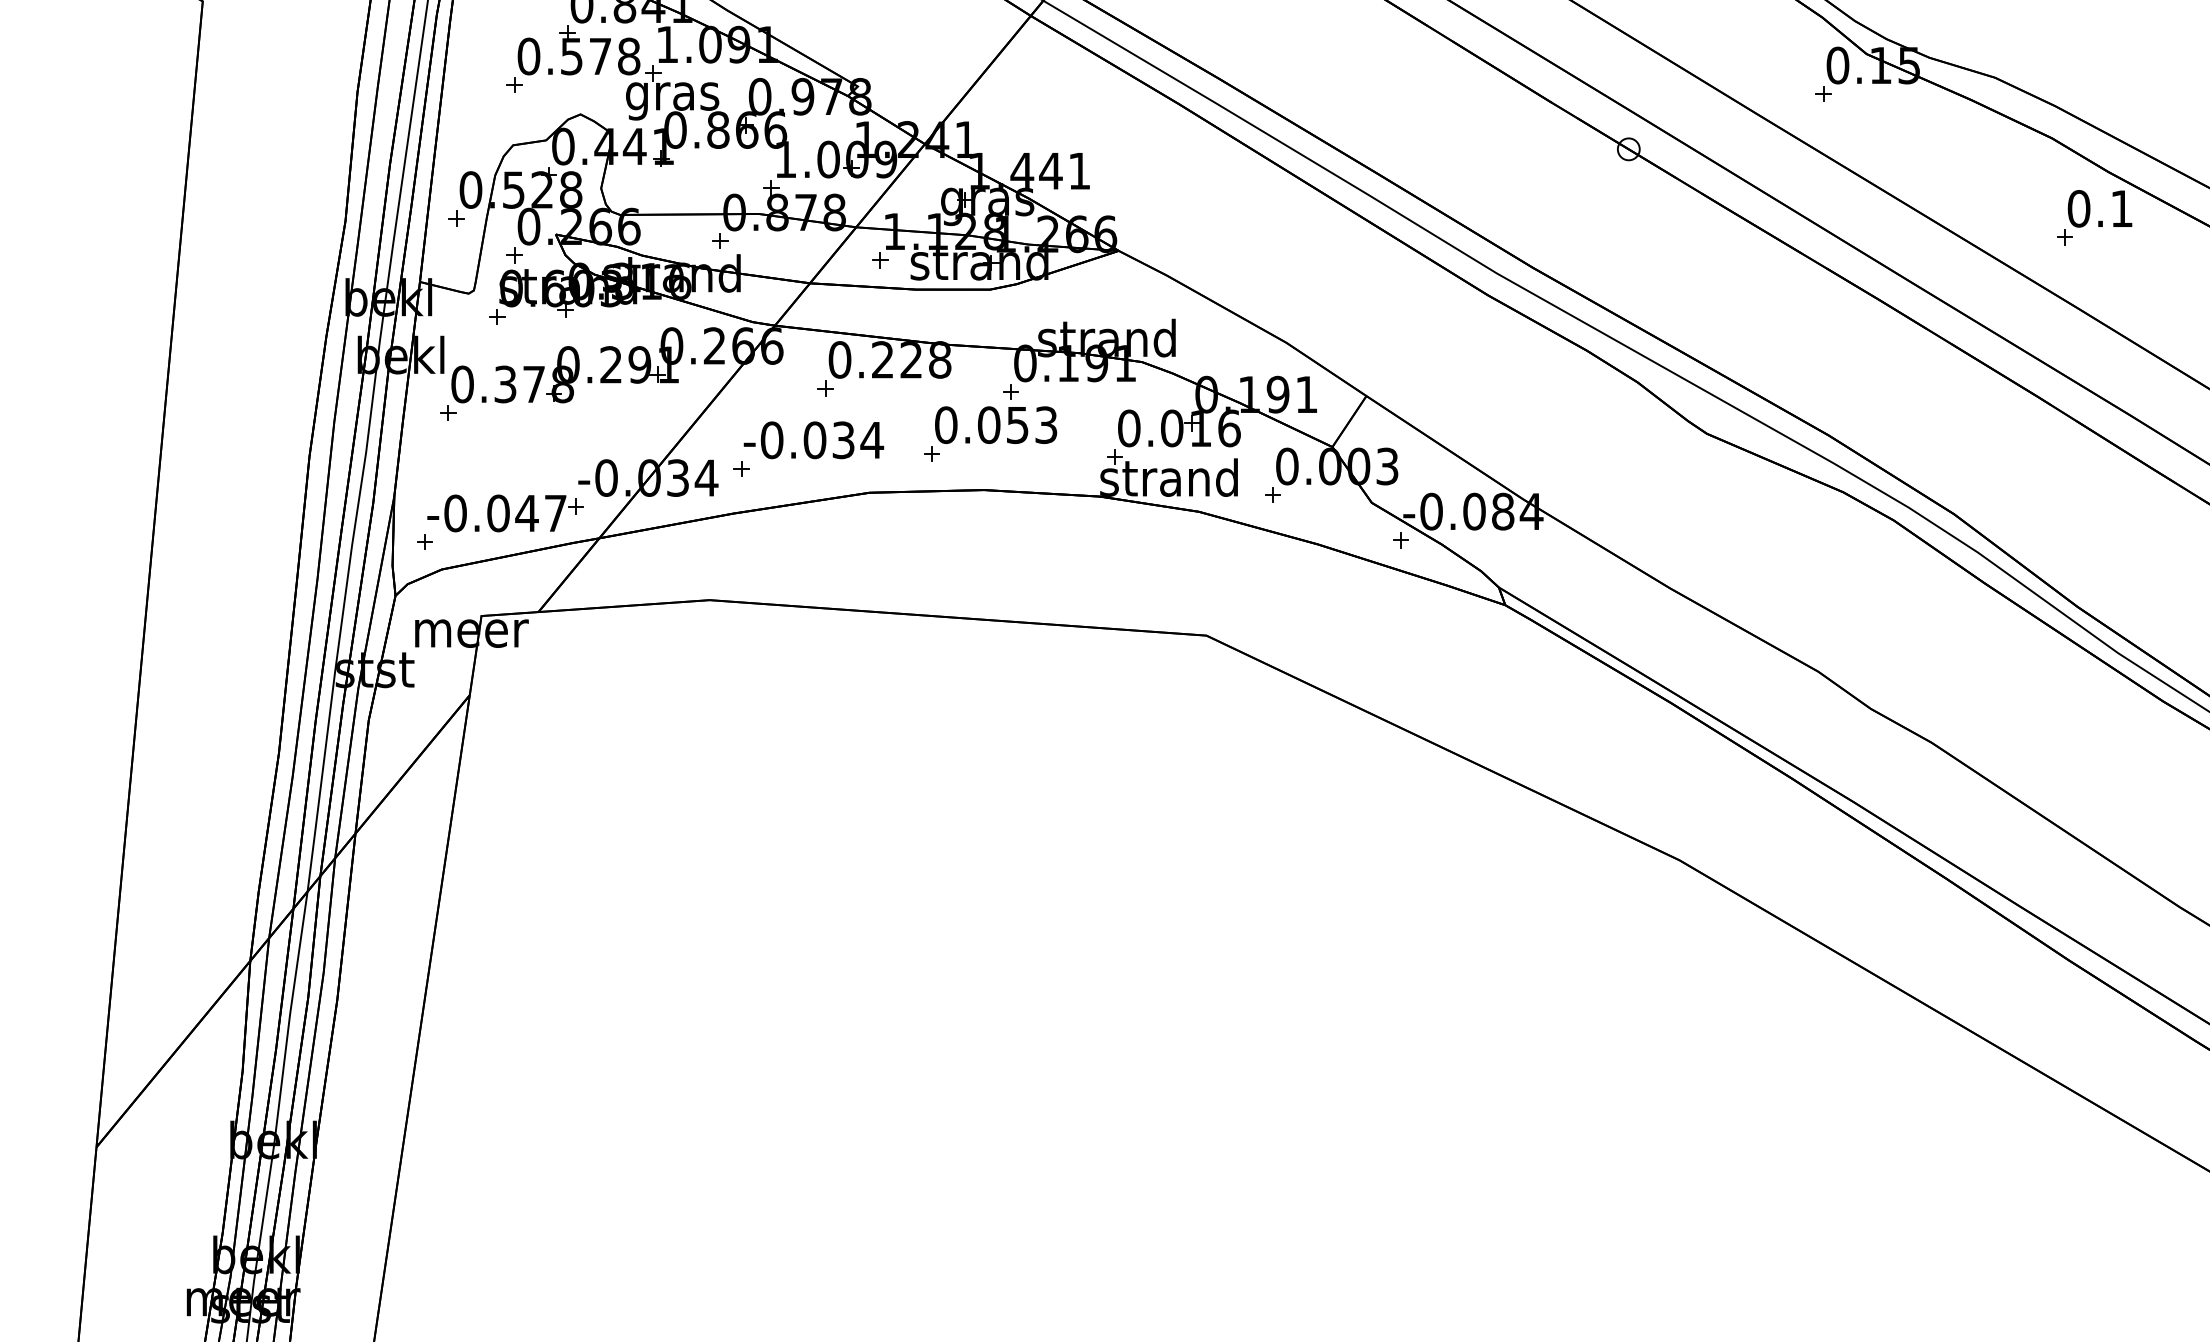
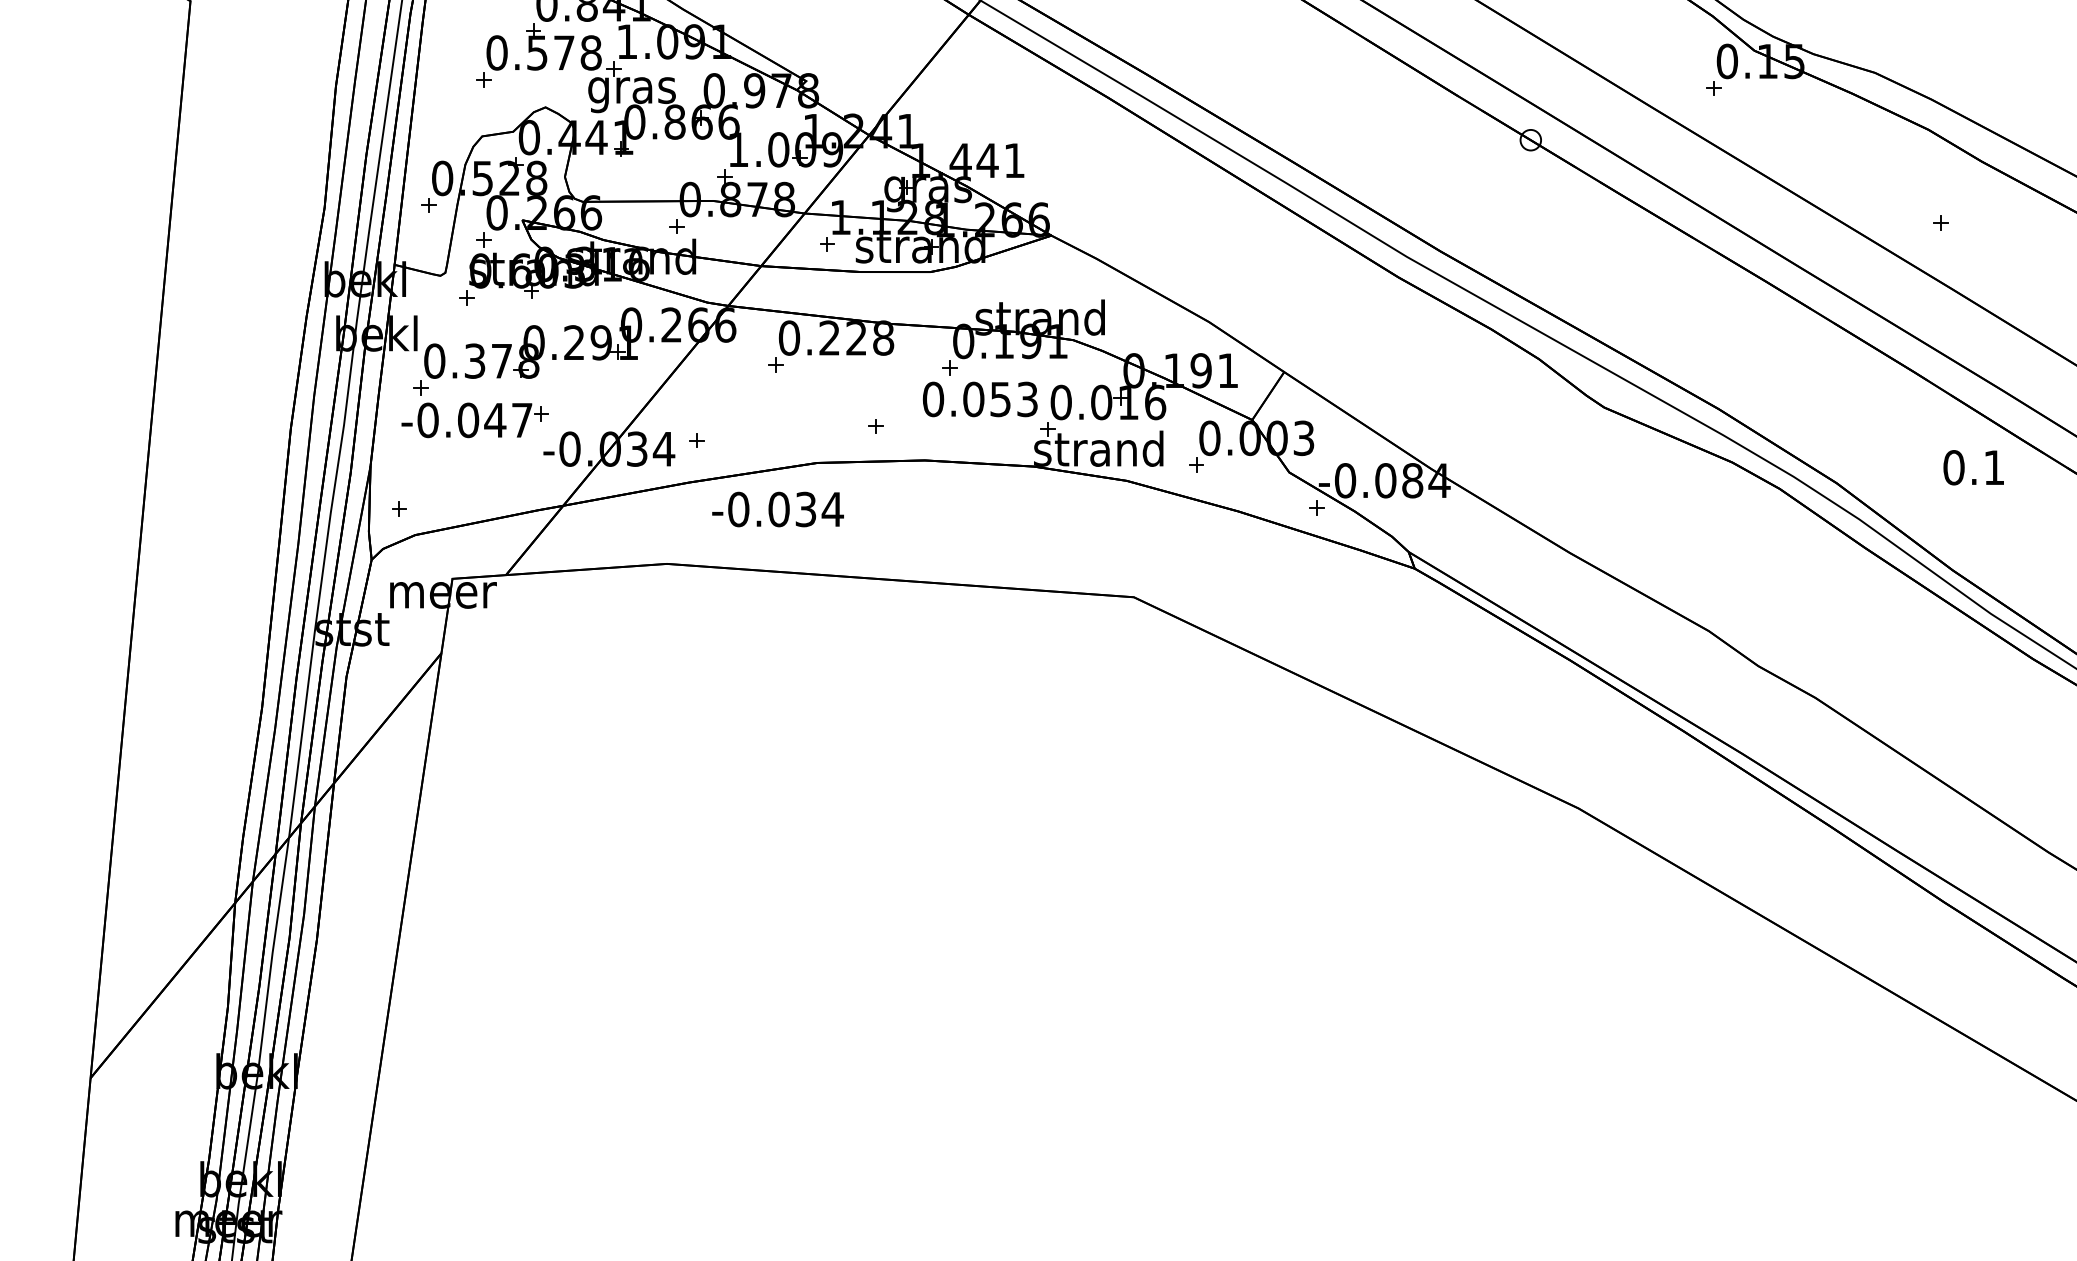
text: (2099, 208) -> (1973, 467), moved
text: (996, 424) -> (980, 398), moved
text: (813, 440) -> (777, 509), moved
part: (505, 513) -> (475, 420), moved

